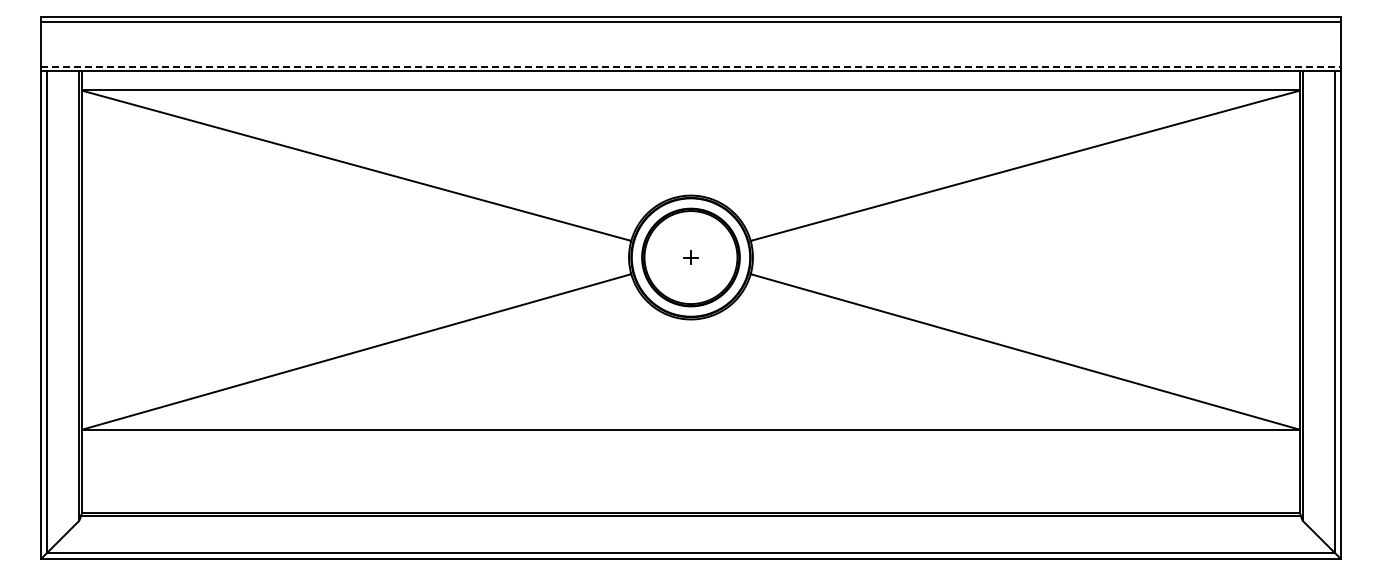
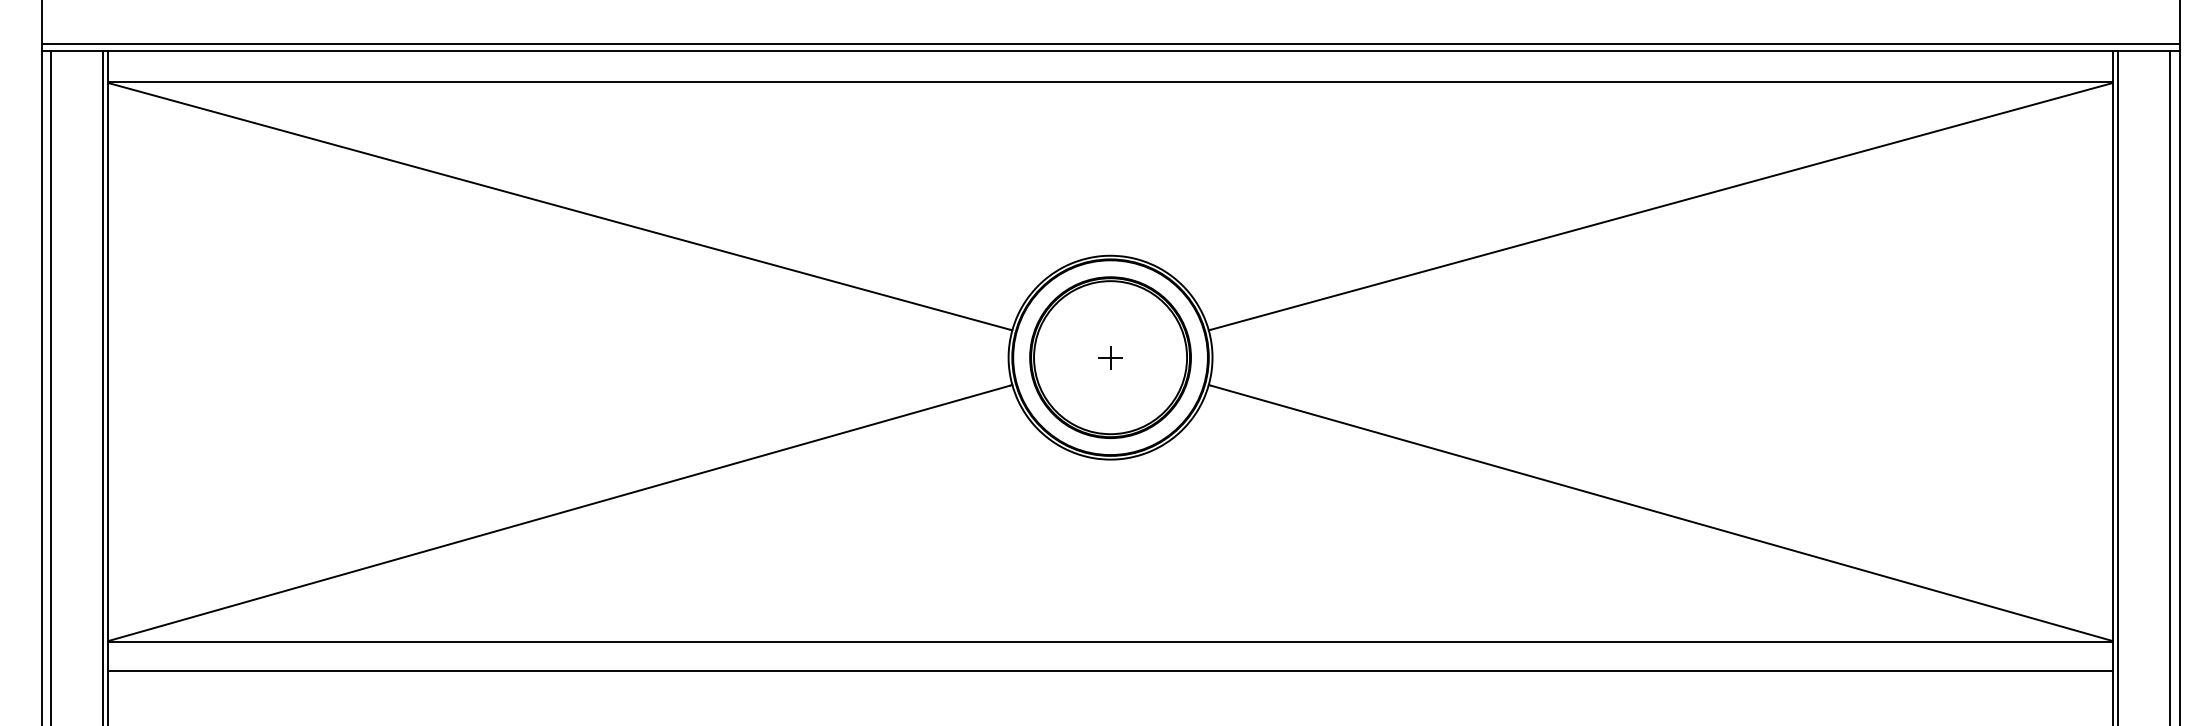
line: (690, 66) -> (1109, 43), dashed -> solid
line: (690, 447) -> (1109, 670), added

